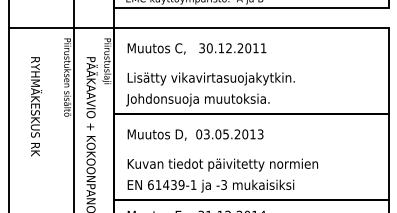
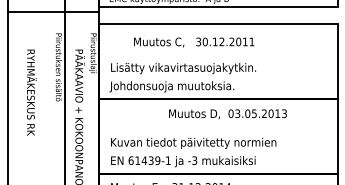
line: (61, 28) -> (53, 12), moved
text: (197, 48) -> (194, 42), moved
text: (195, 135) -> (227, 114), moved

